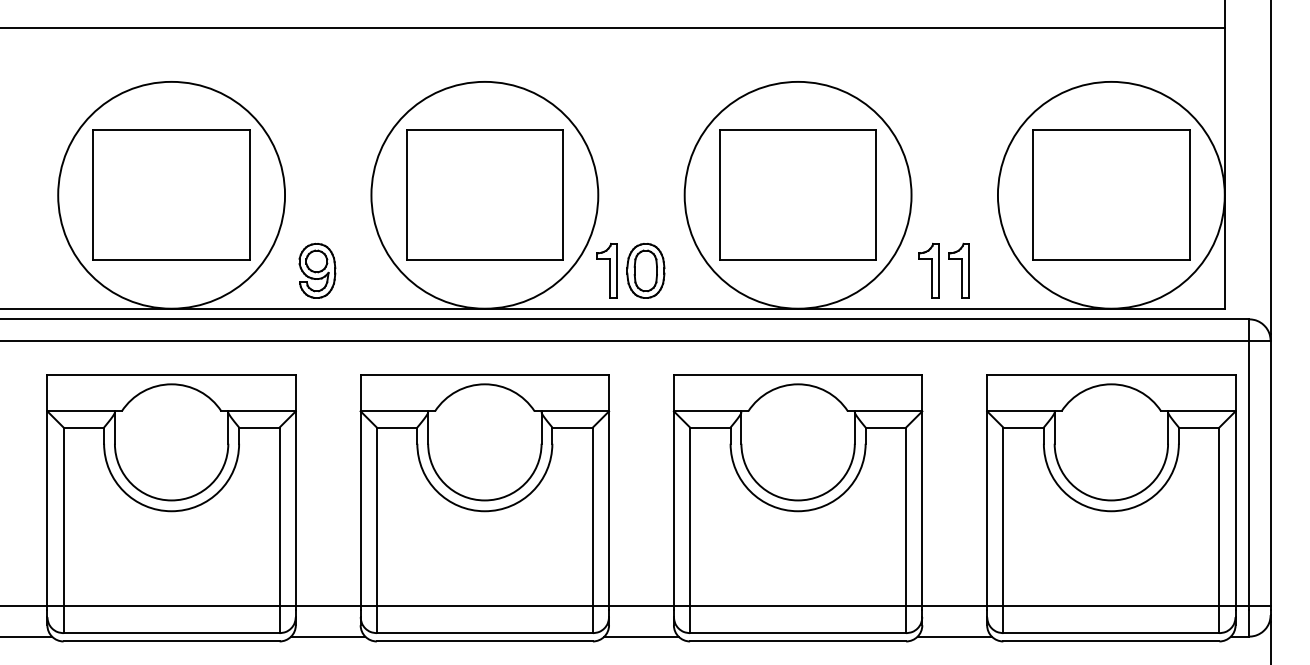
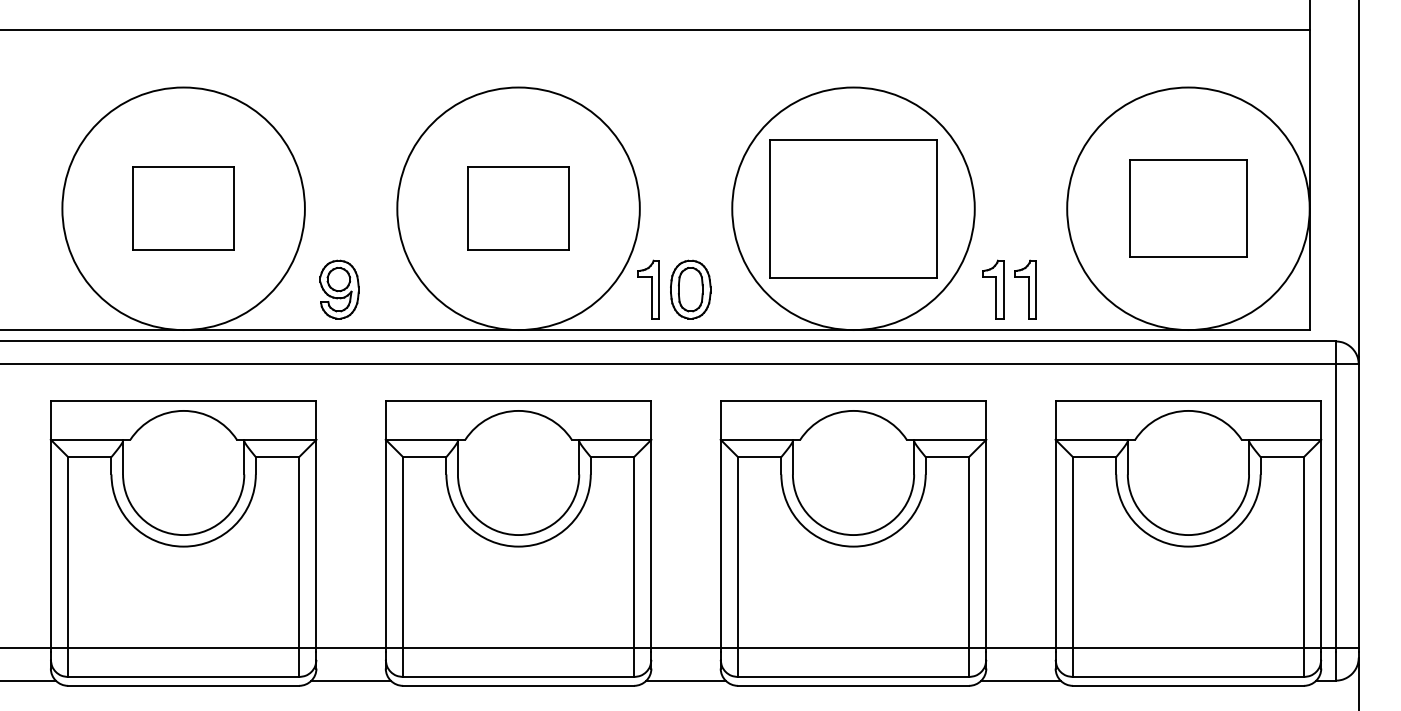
part: (171, 194) -> (183, 207), size x0.6
part: (484, 194) -> (518, 207), size x0.6
part: (1111, 194) -> (1188, 207), size x0.7

